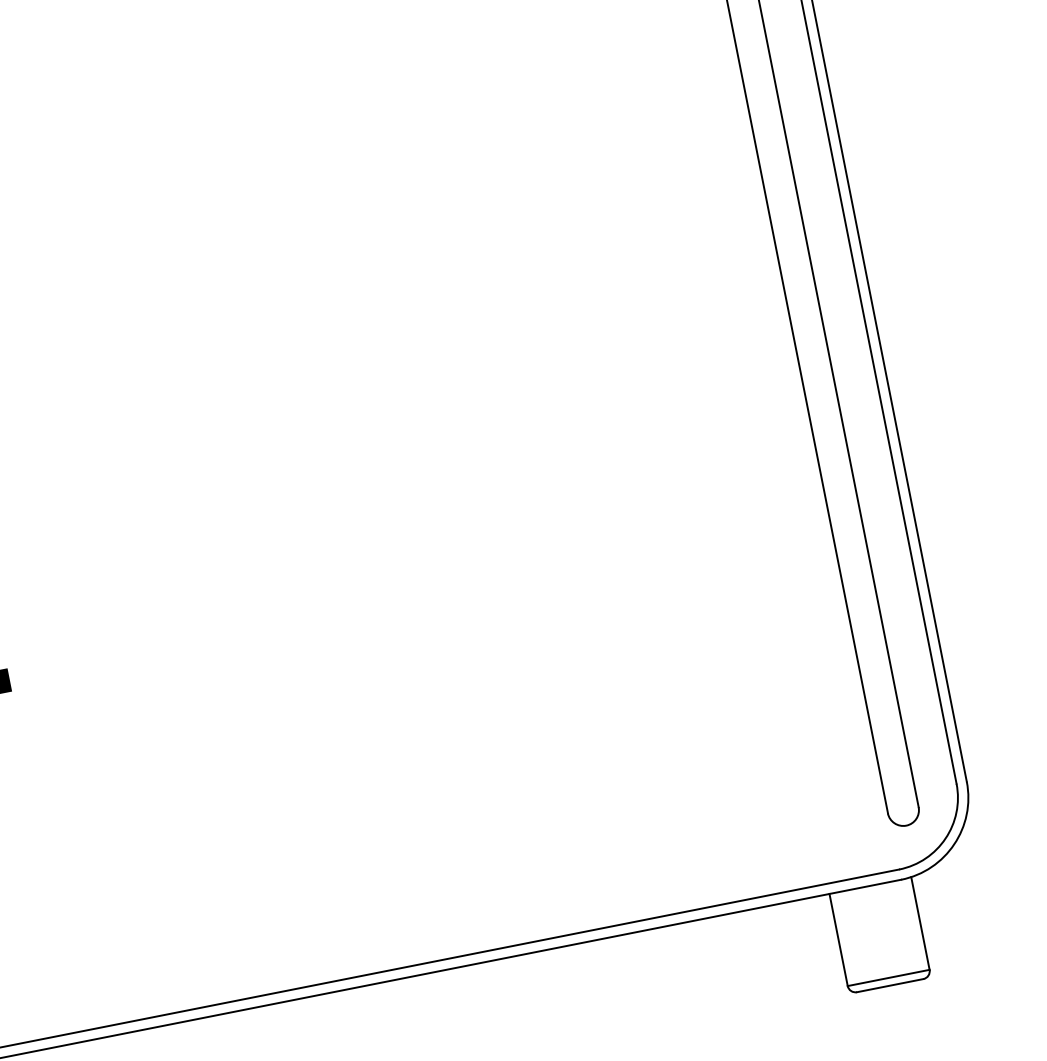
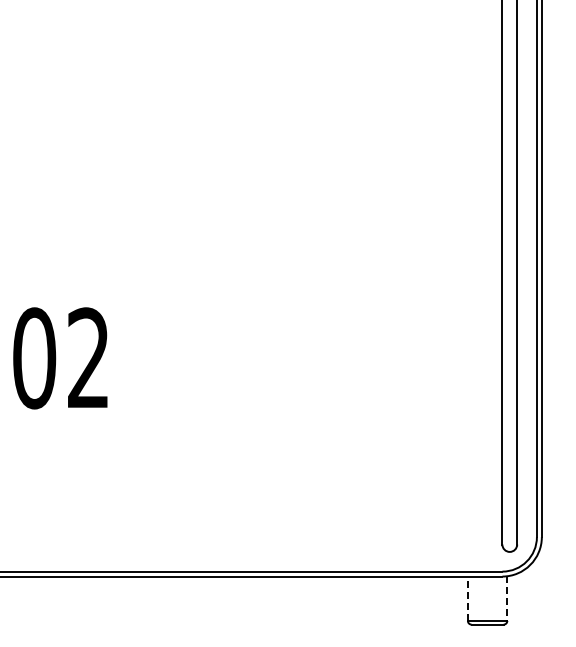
line: (921, 925) -> (507, 599), solid -> dashed
line: (837, 939) -> (467, 598), solid -> dashed

